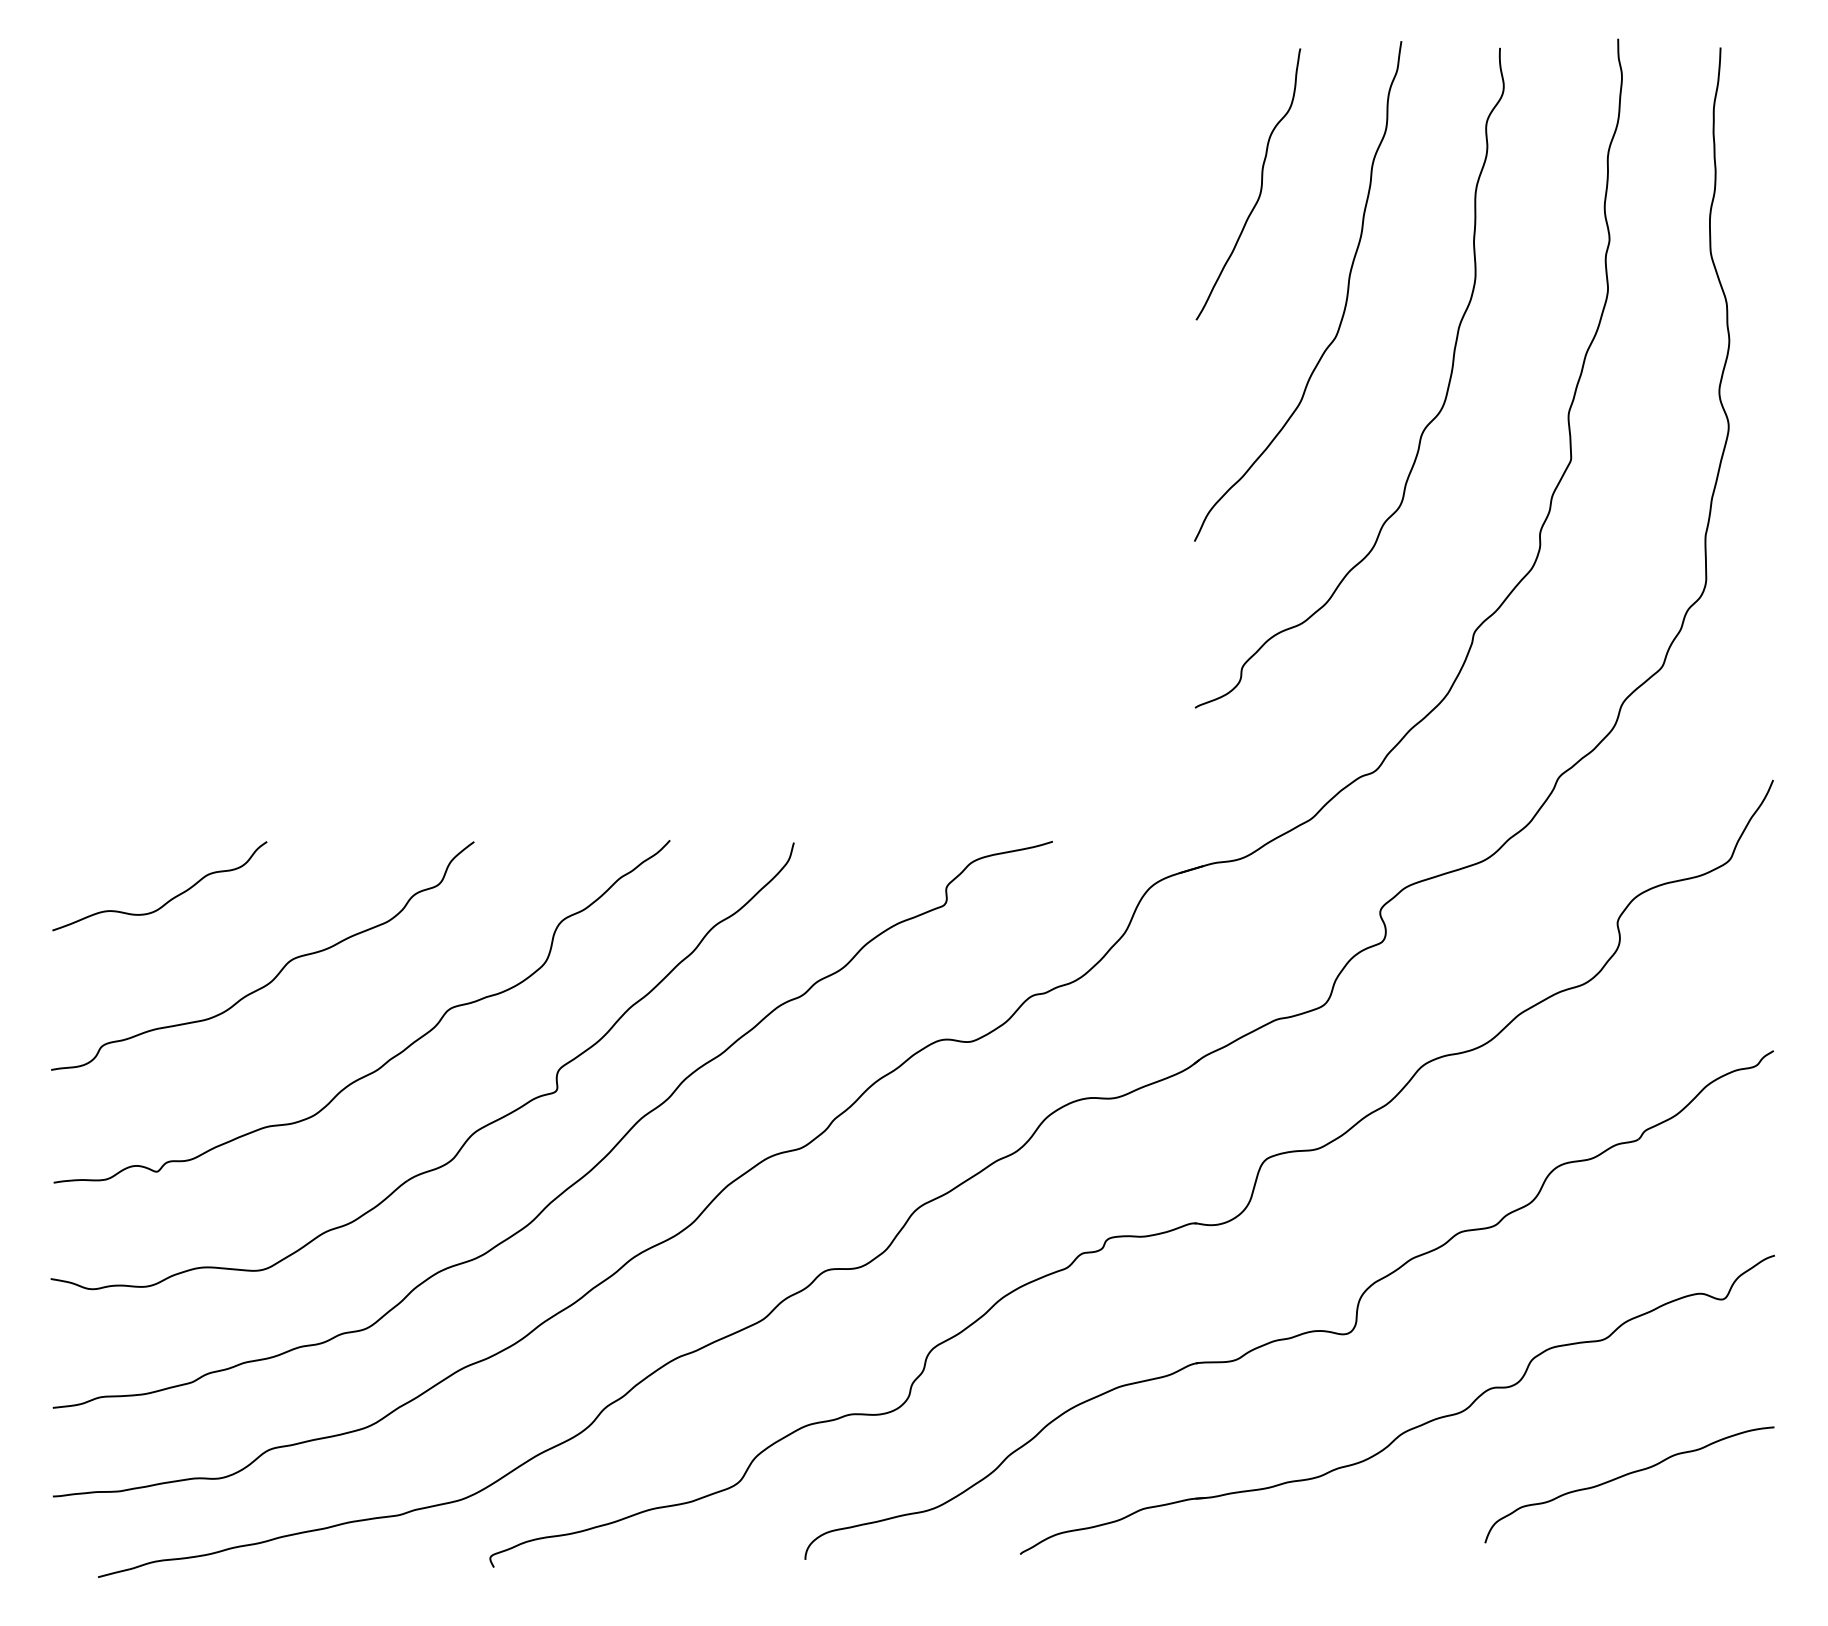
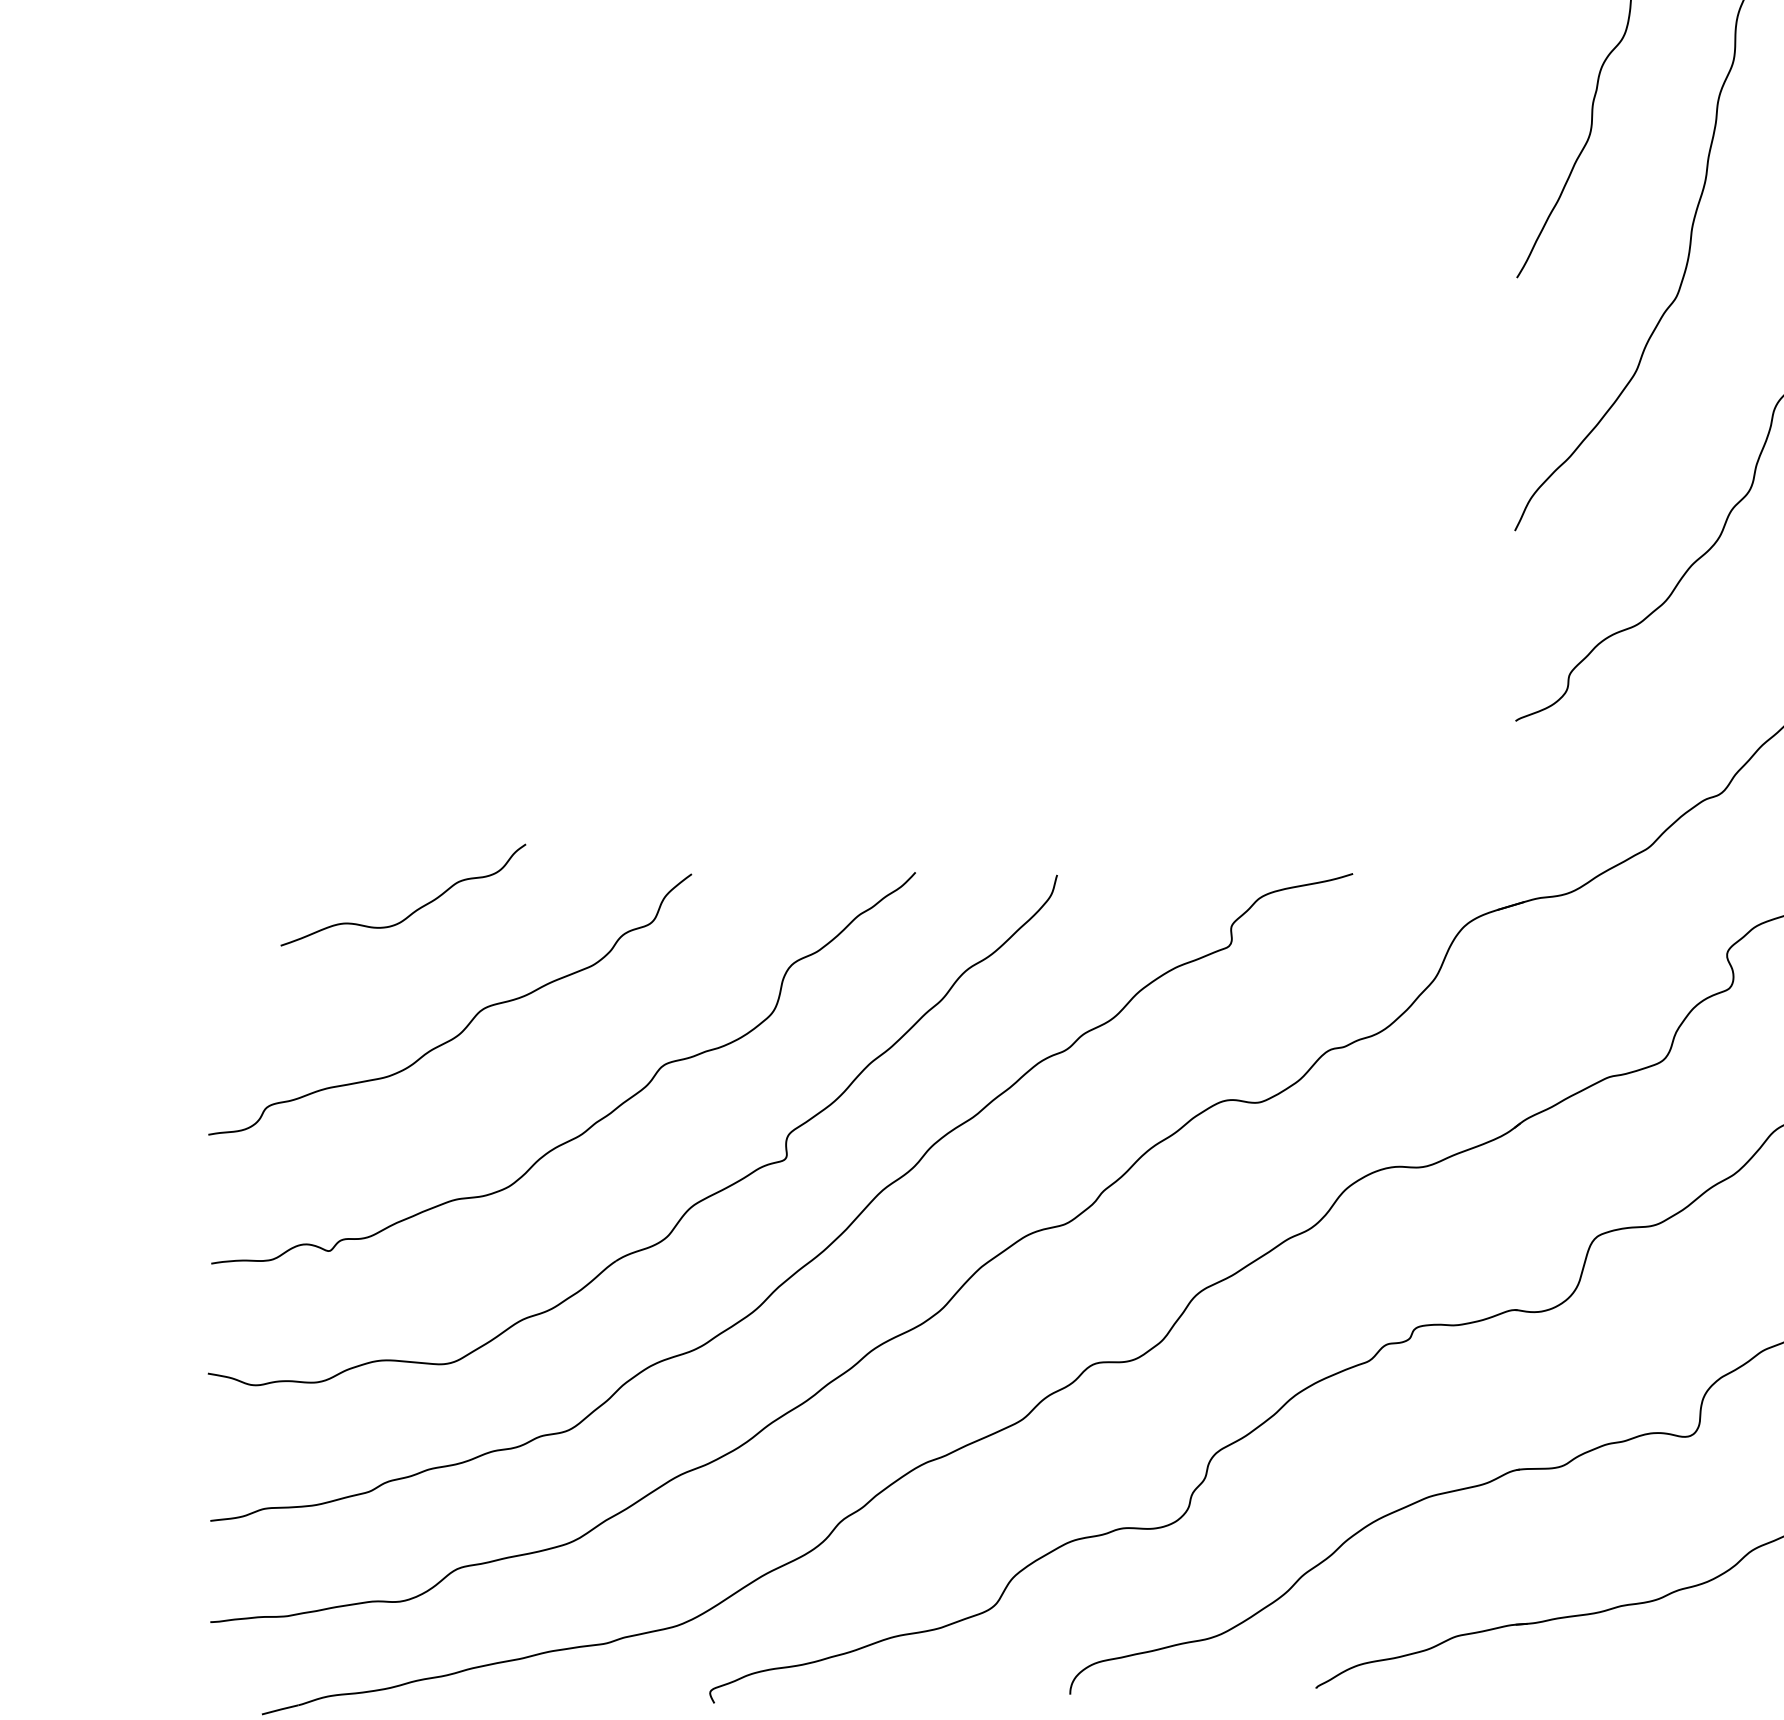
curve: (169, 899) -> (414, 910), moved

